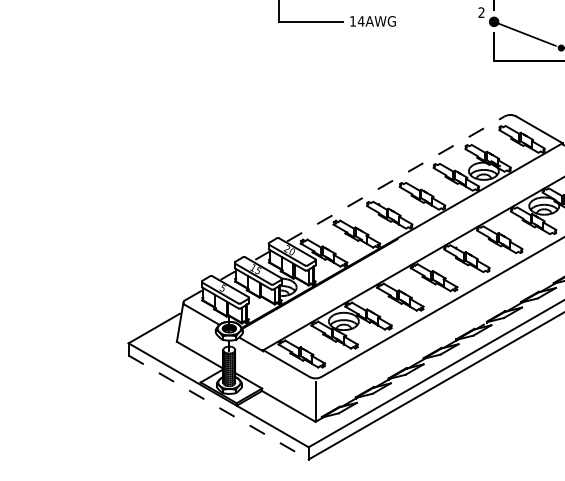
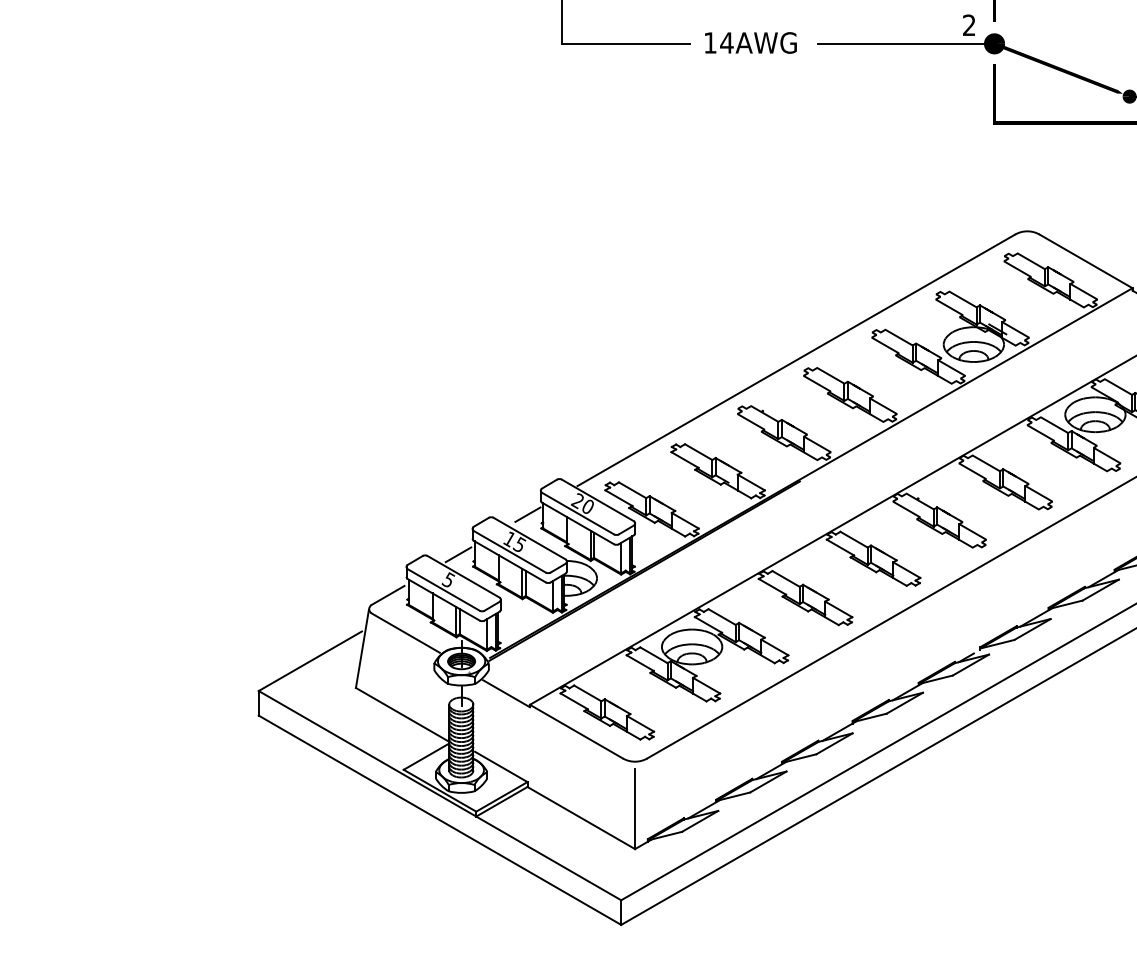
line: (450, 21) -> (906, 43), added
line: (396, 178) -> (797, 359), dashed -> solid
line: (218, 407) -> (439, 820), dashed -> solid

